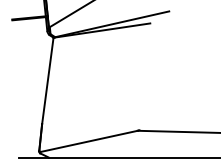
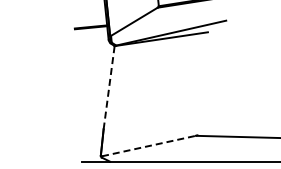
line: (48, 80) -> (109, 87), solid -> dashed
line: (89, 140) -> (149, 145), solid -> dashed

